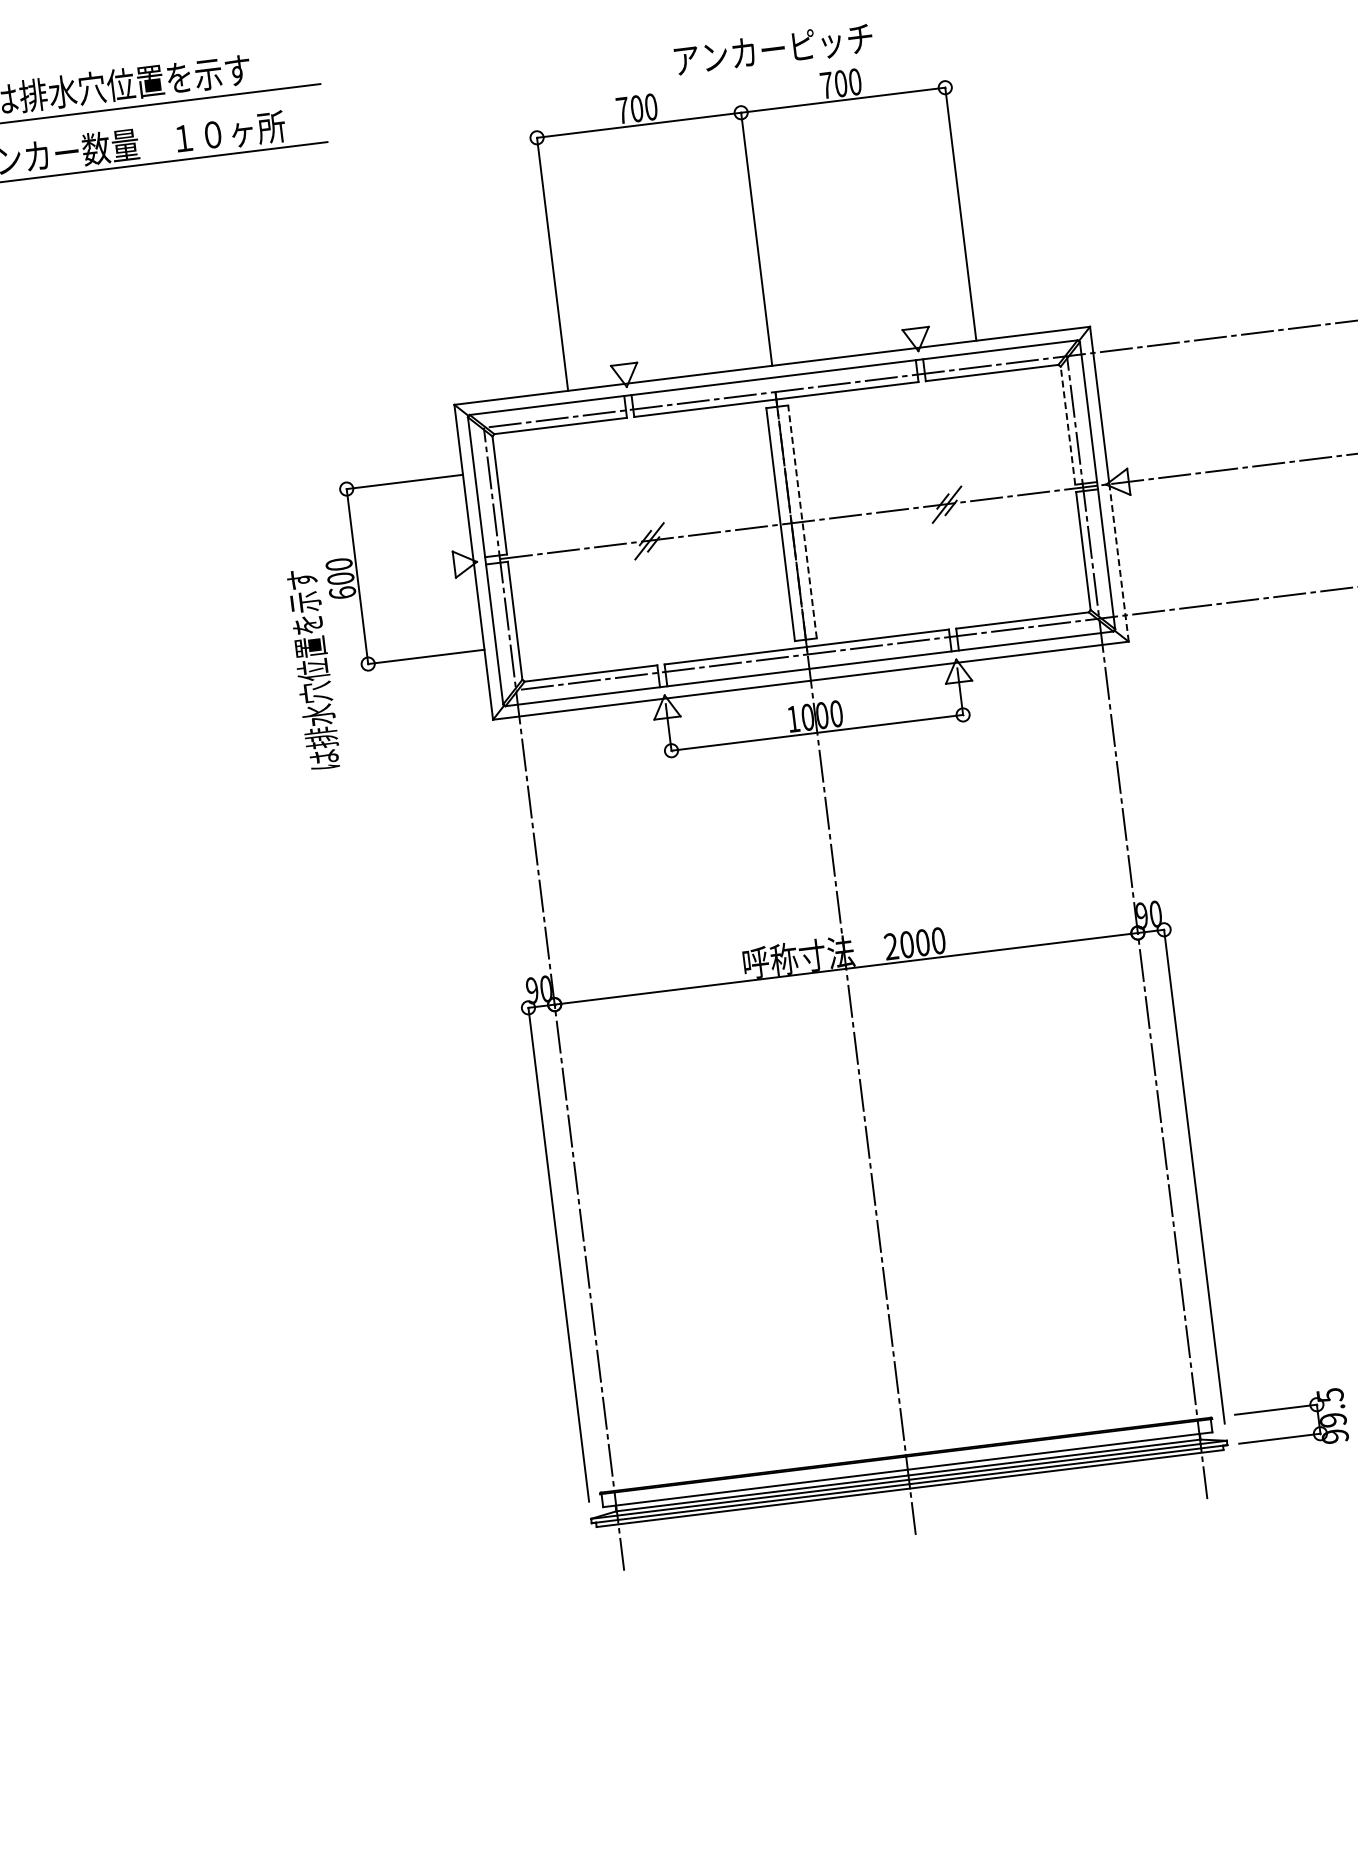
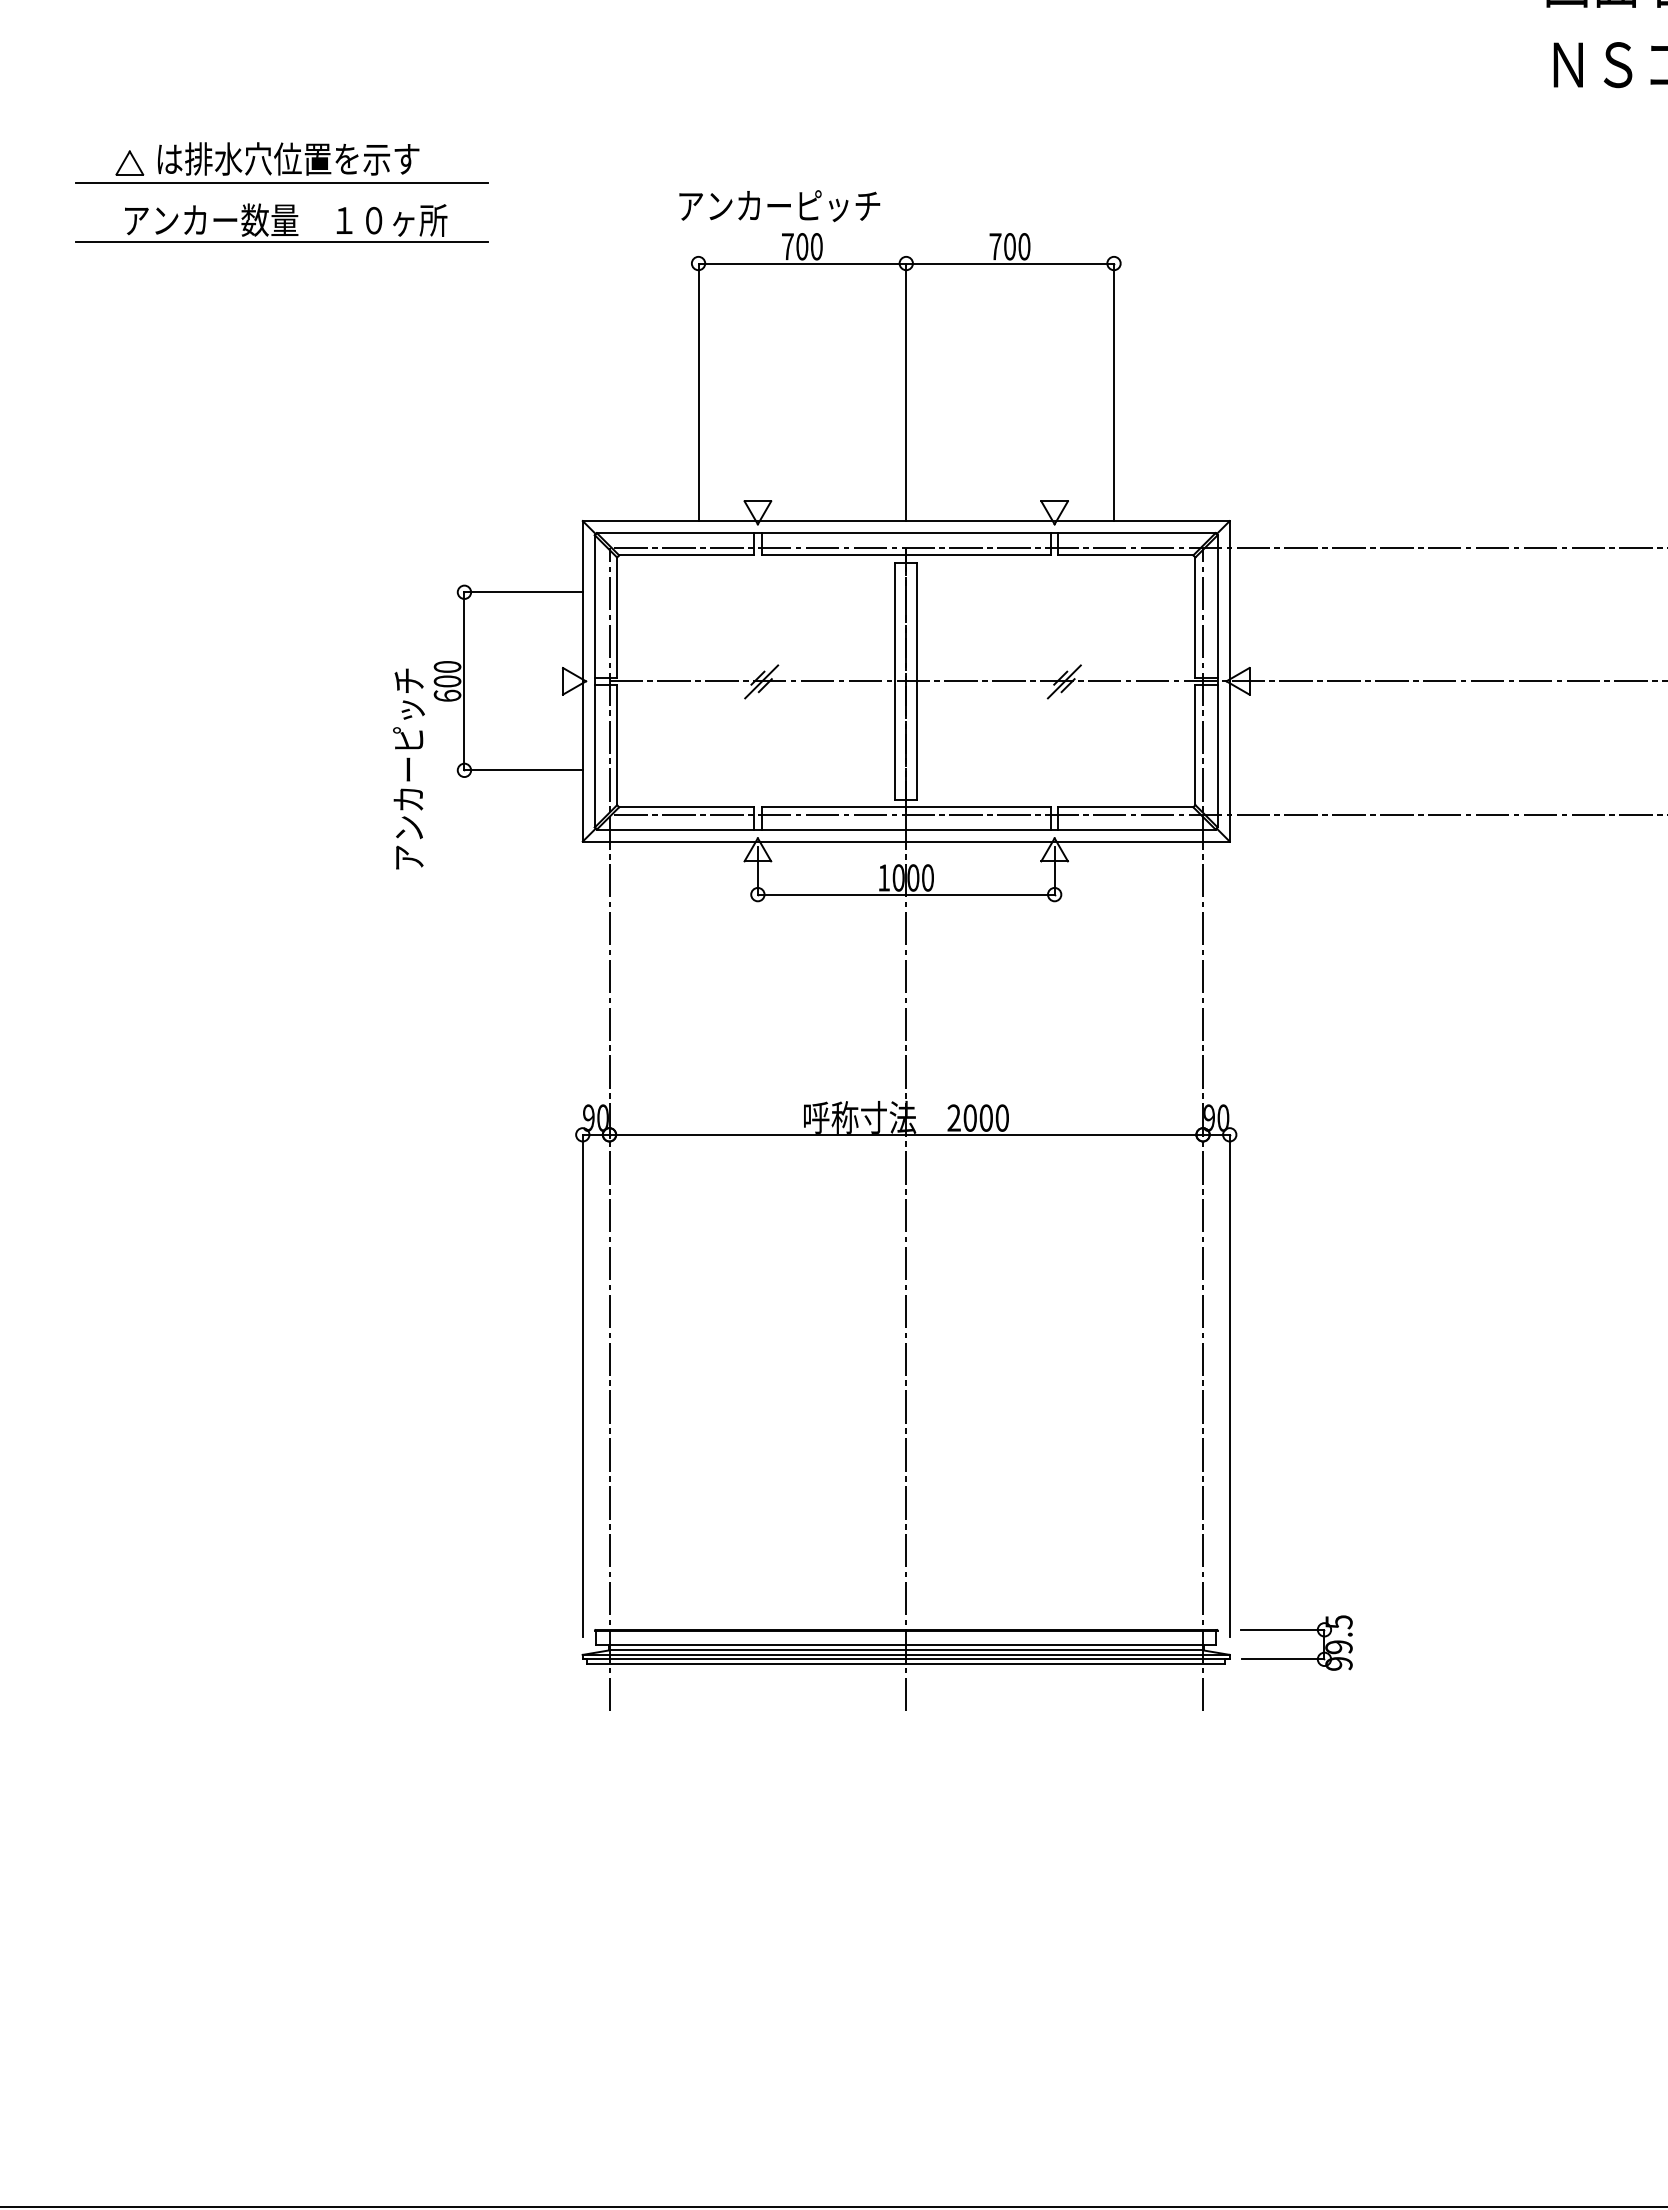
text: (773, 49) -> (779, 206), moved
line: (1068, 425) -> (1195, 617), dashed -> solid
line: (802, 522) -> (917, 681), dashed -> solid
line: (1118, 562) -> (1229, 760), dashed -> solid
text: (313, 668) -> (408, 768), は排水穴位置を示す -> アンカーピッチ

